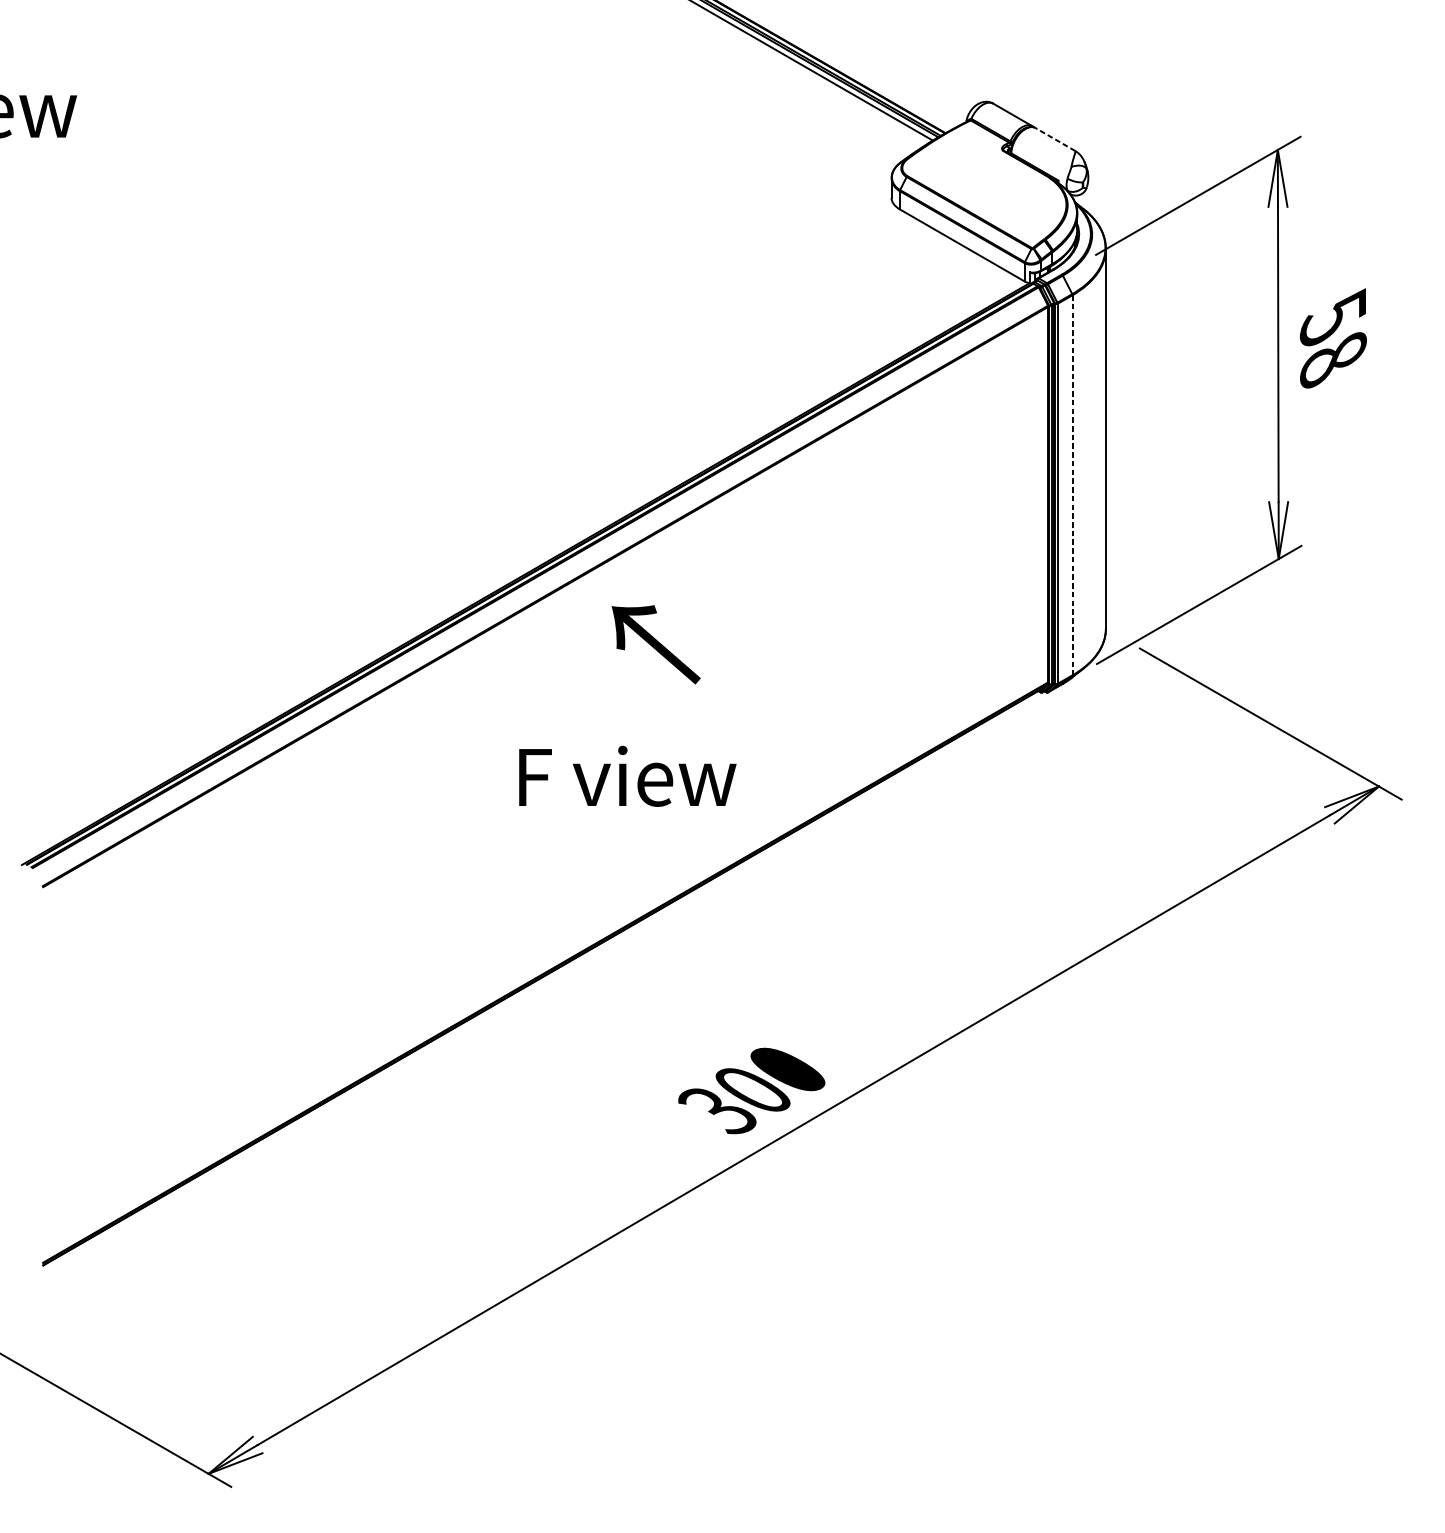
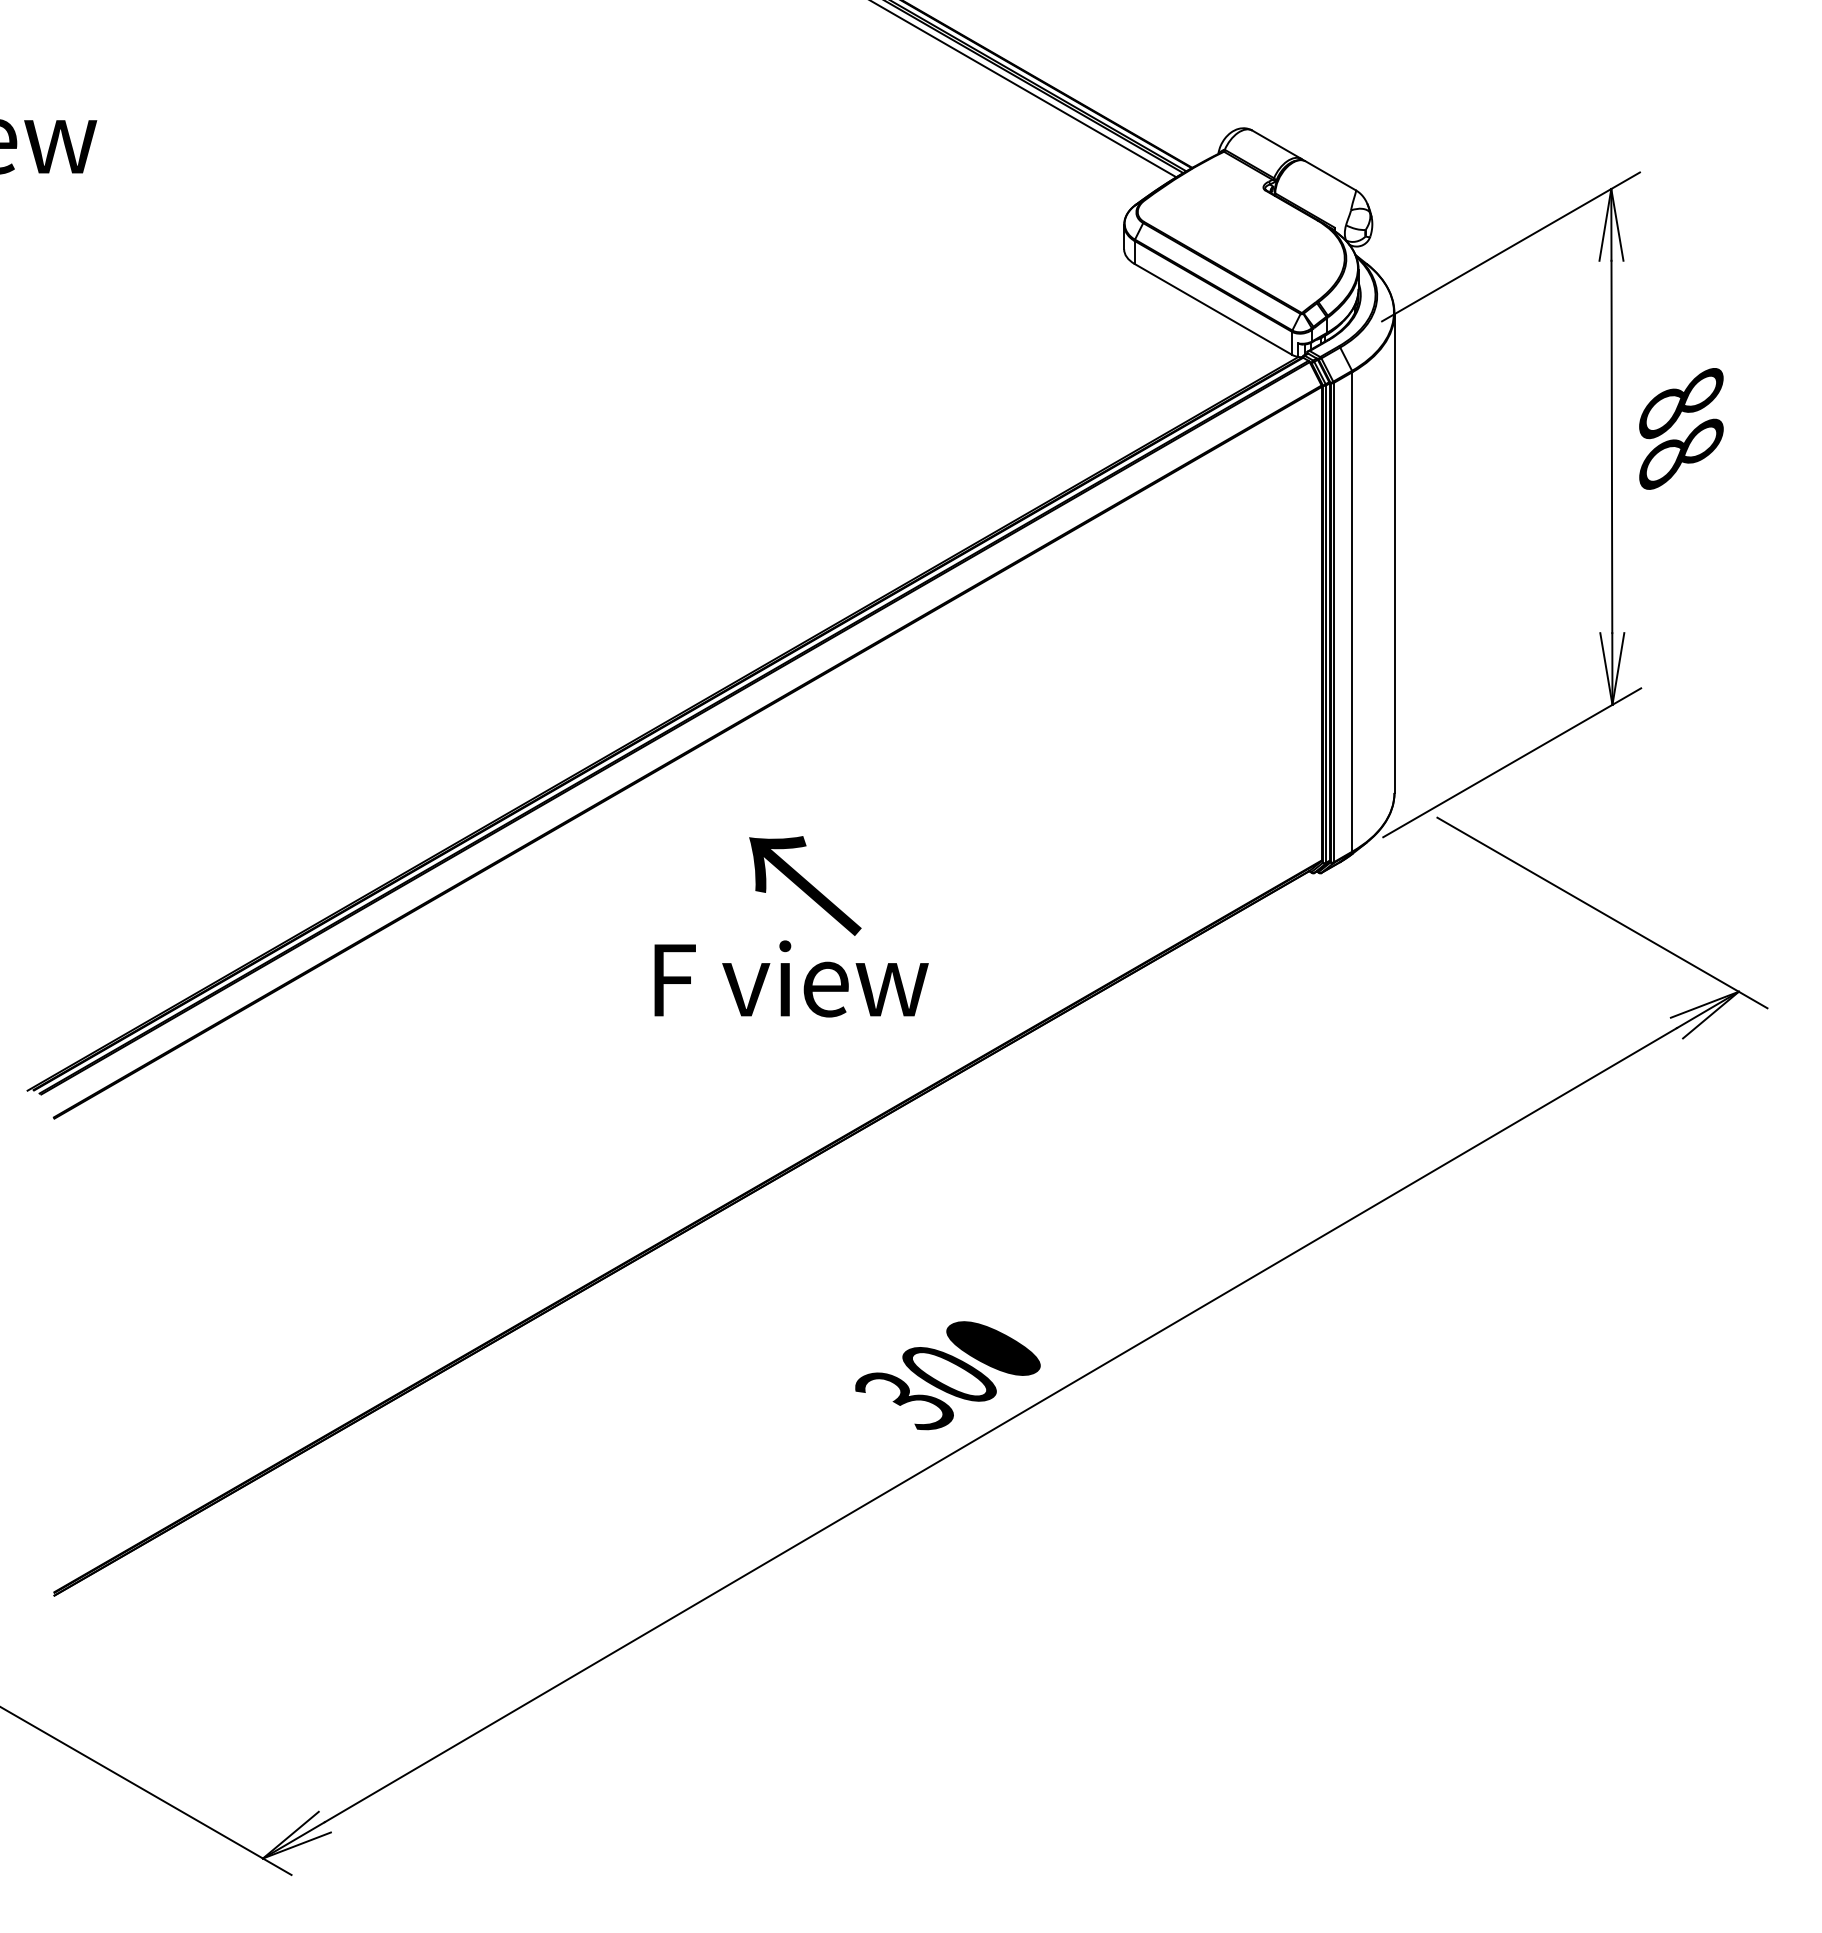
line: (1055, 139) -> (1330, 175), dashed -> solid
text: (1333, 318) -> (1681, 401), 58 -> 88
line: (1072, 484) -> (1352, 611), dashed -> solid
text: (656, 644) -> (805, 885), moved

